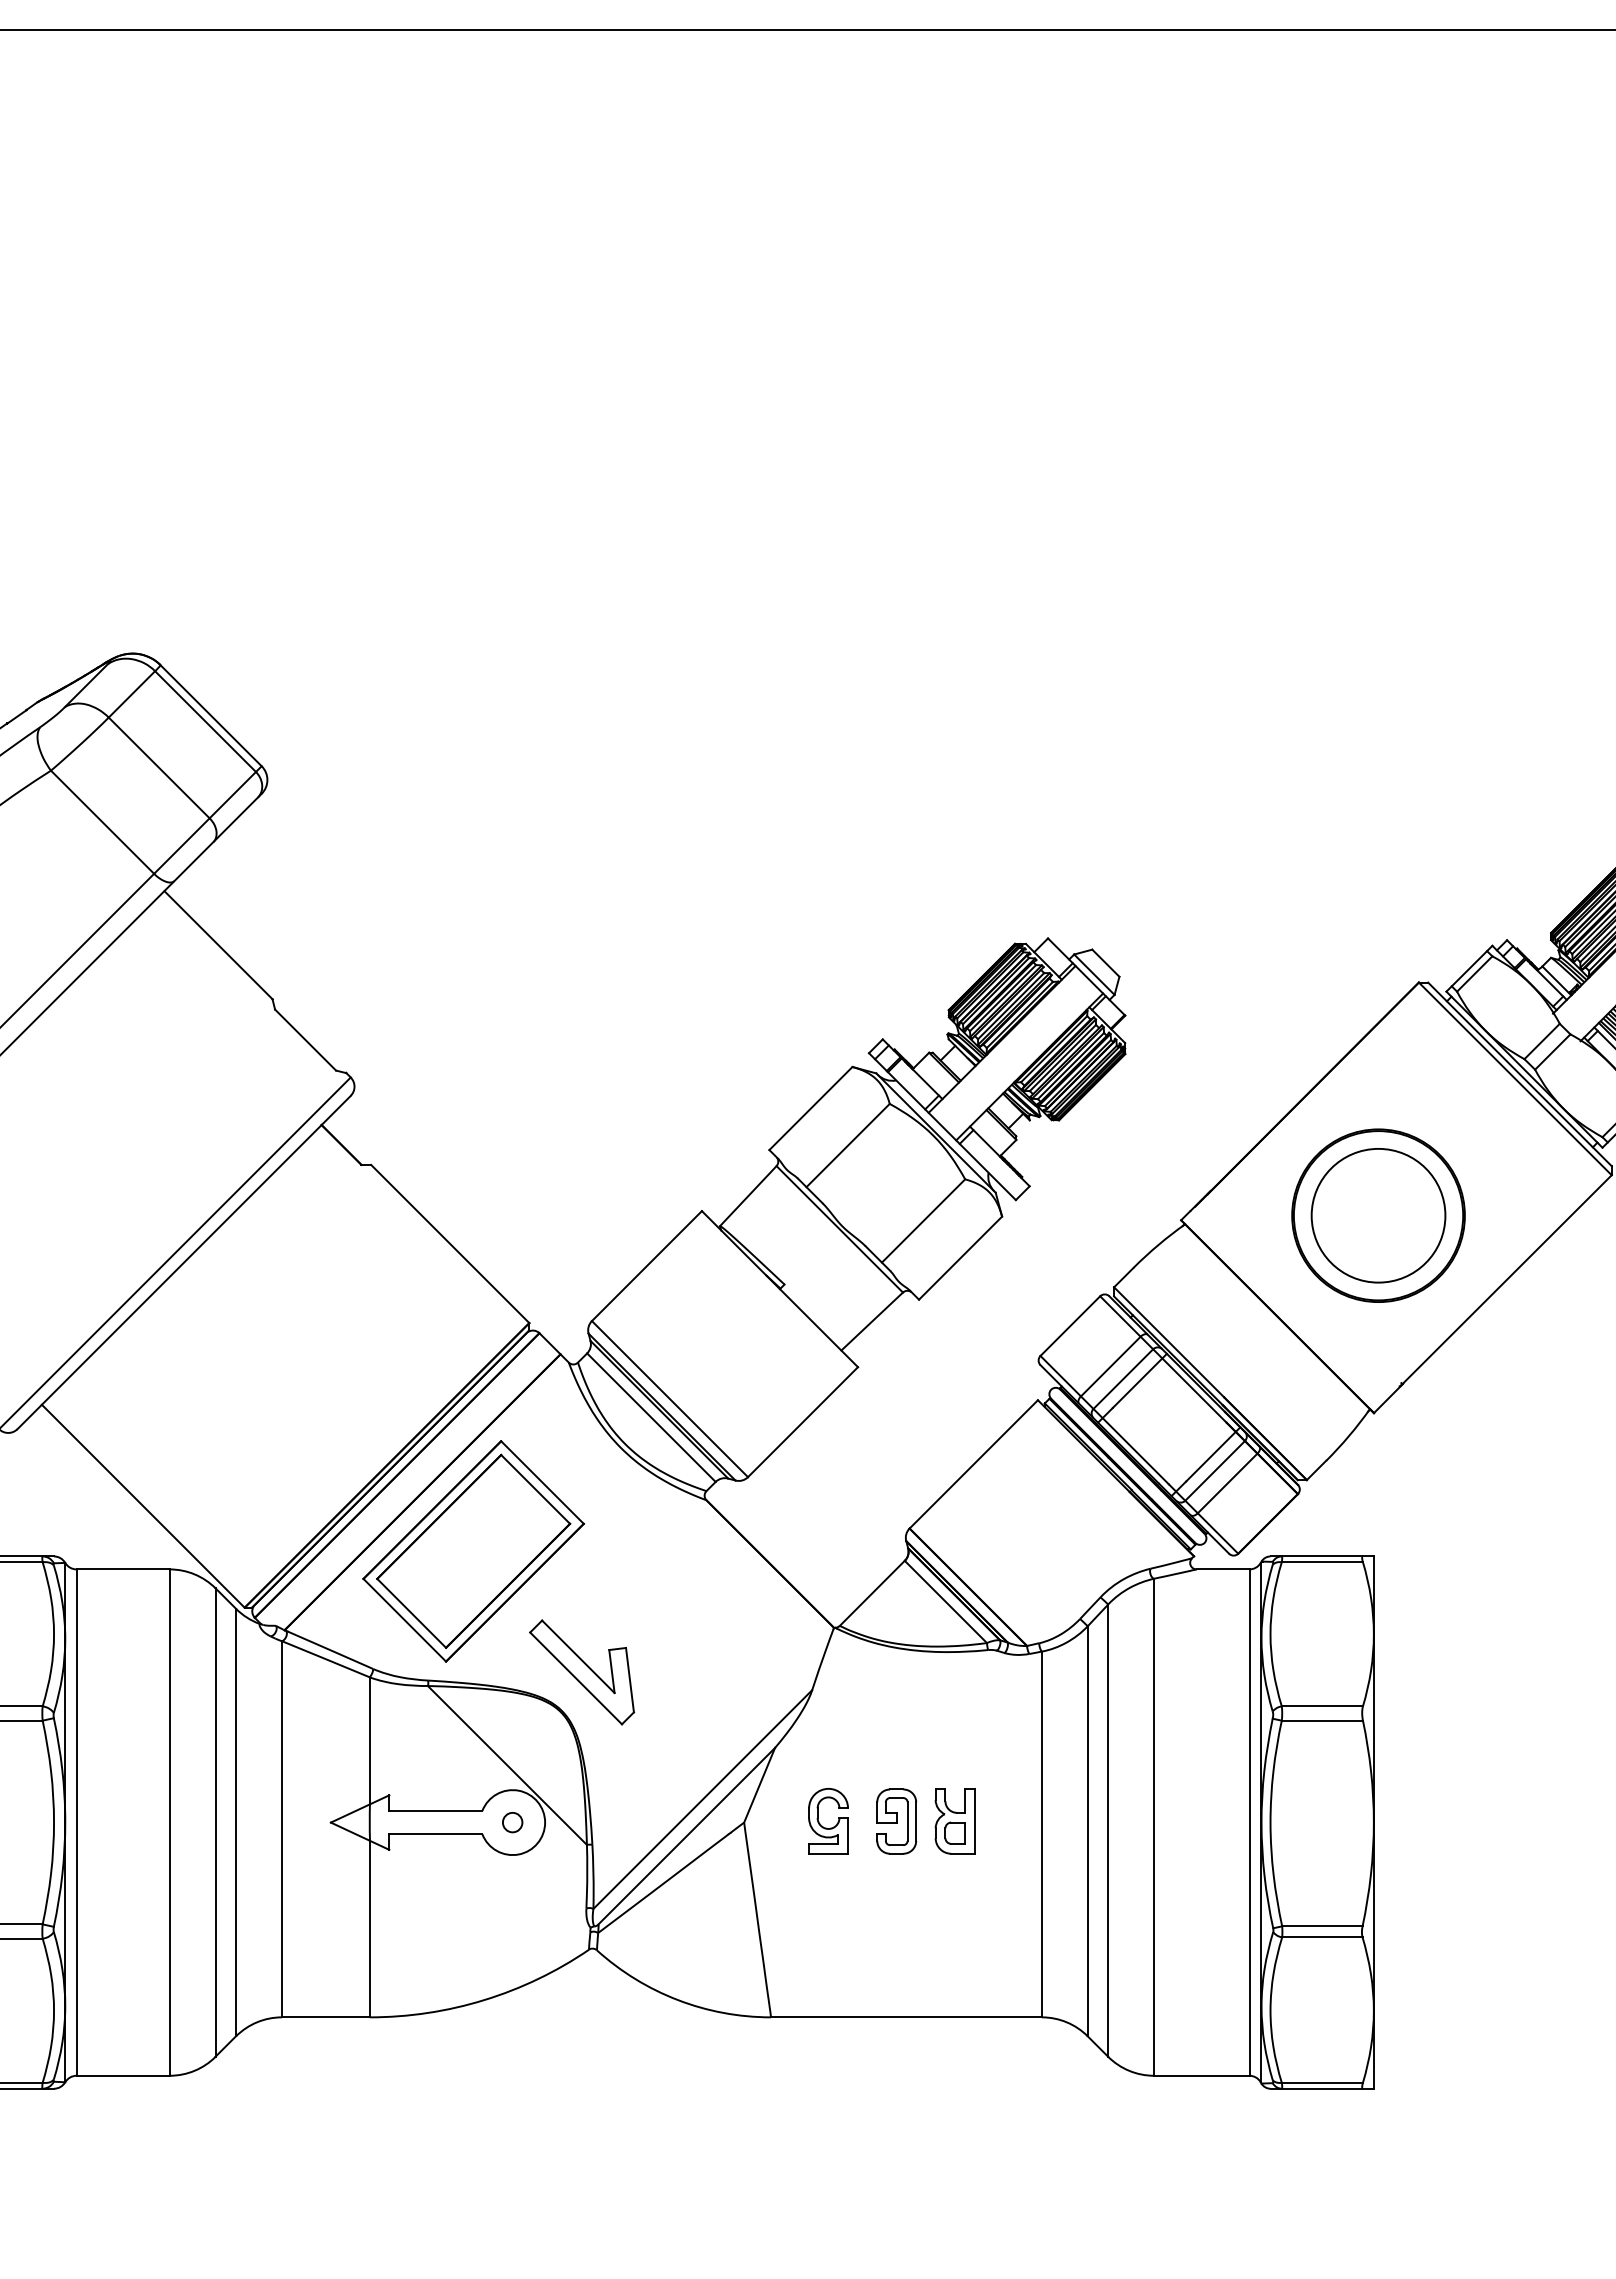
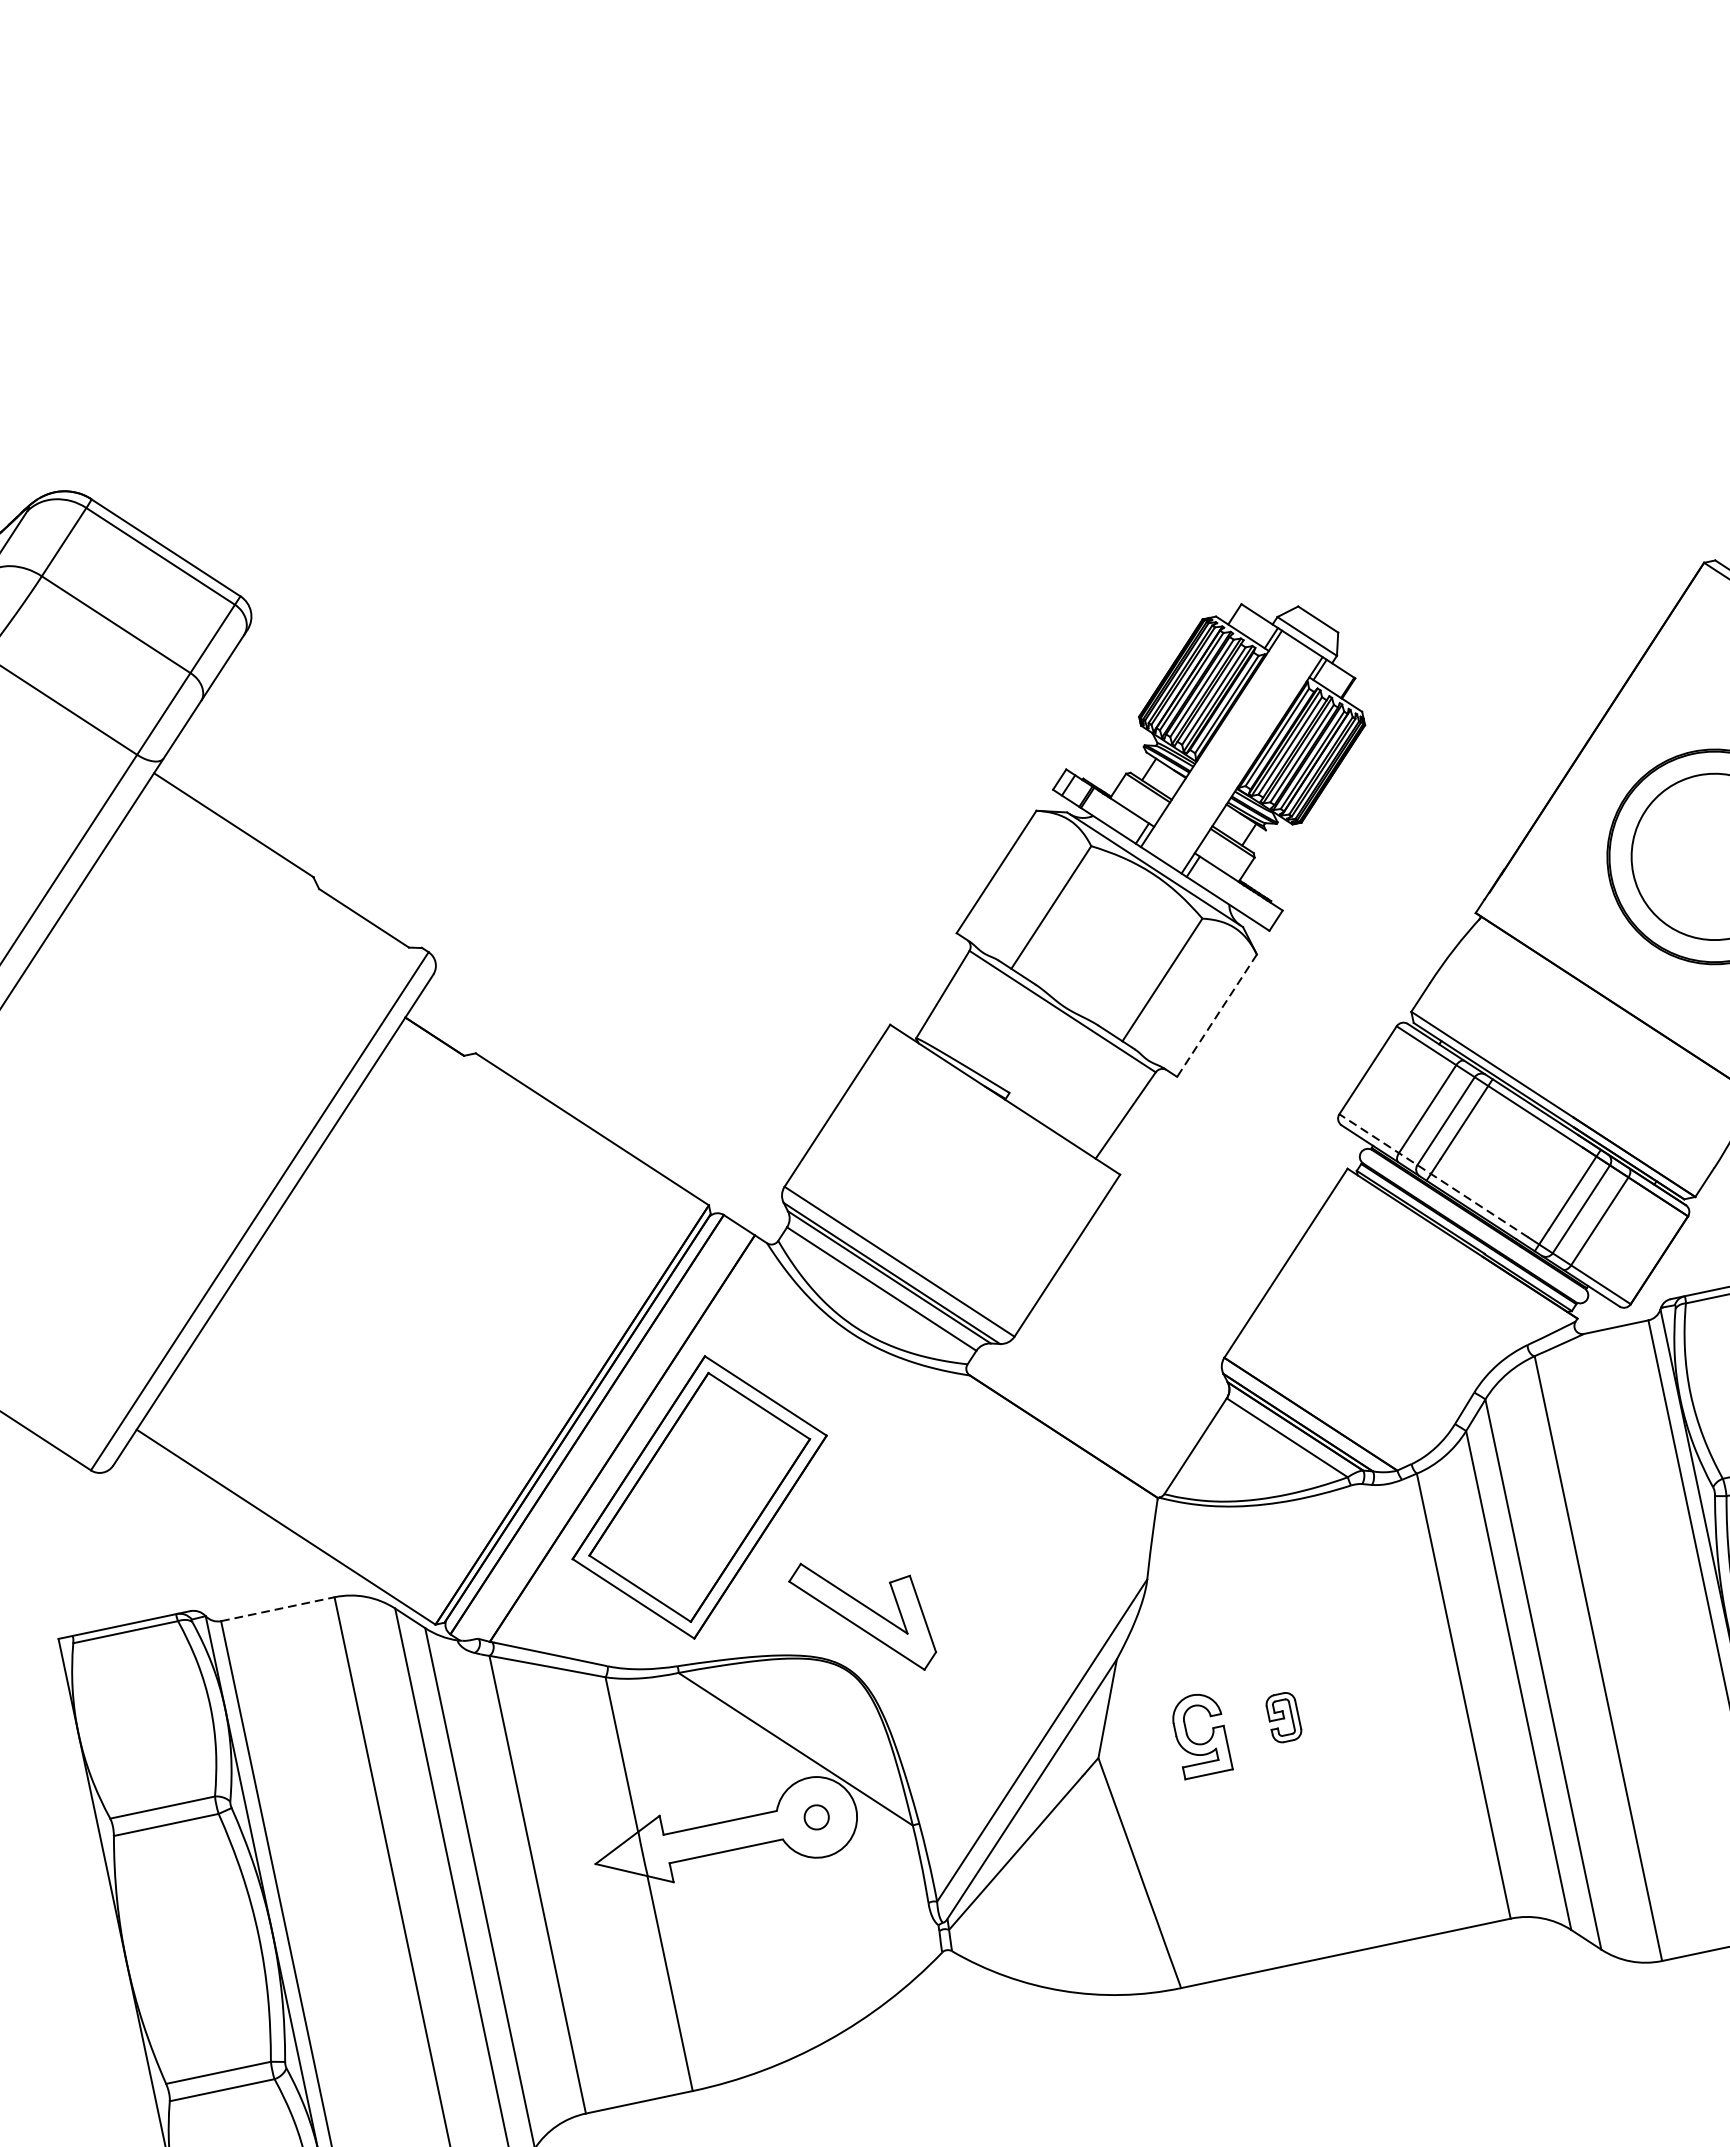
line: (960, 1258) -> (1217, 1016), solid -> dashed
line: (1104, 1420) -> (1433, 1176), solid -> dashed
line: (123, 1569) -> (278, 1609), solid -> dashed
part: (896, 1821) -> (1283, 1717), size x0.6
part: (954, 1821) -> (1354, 1702), removed

